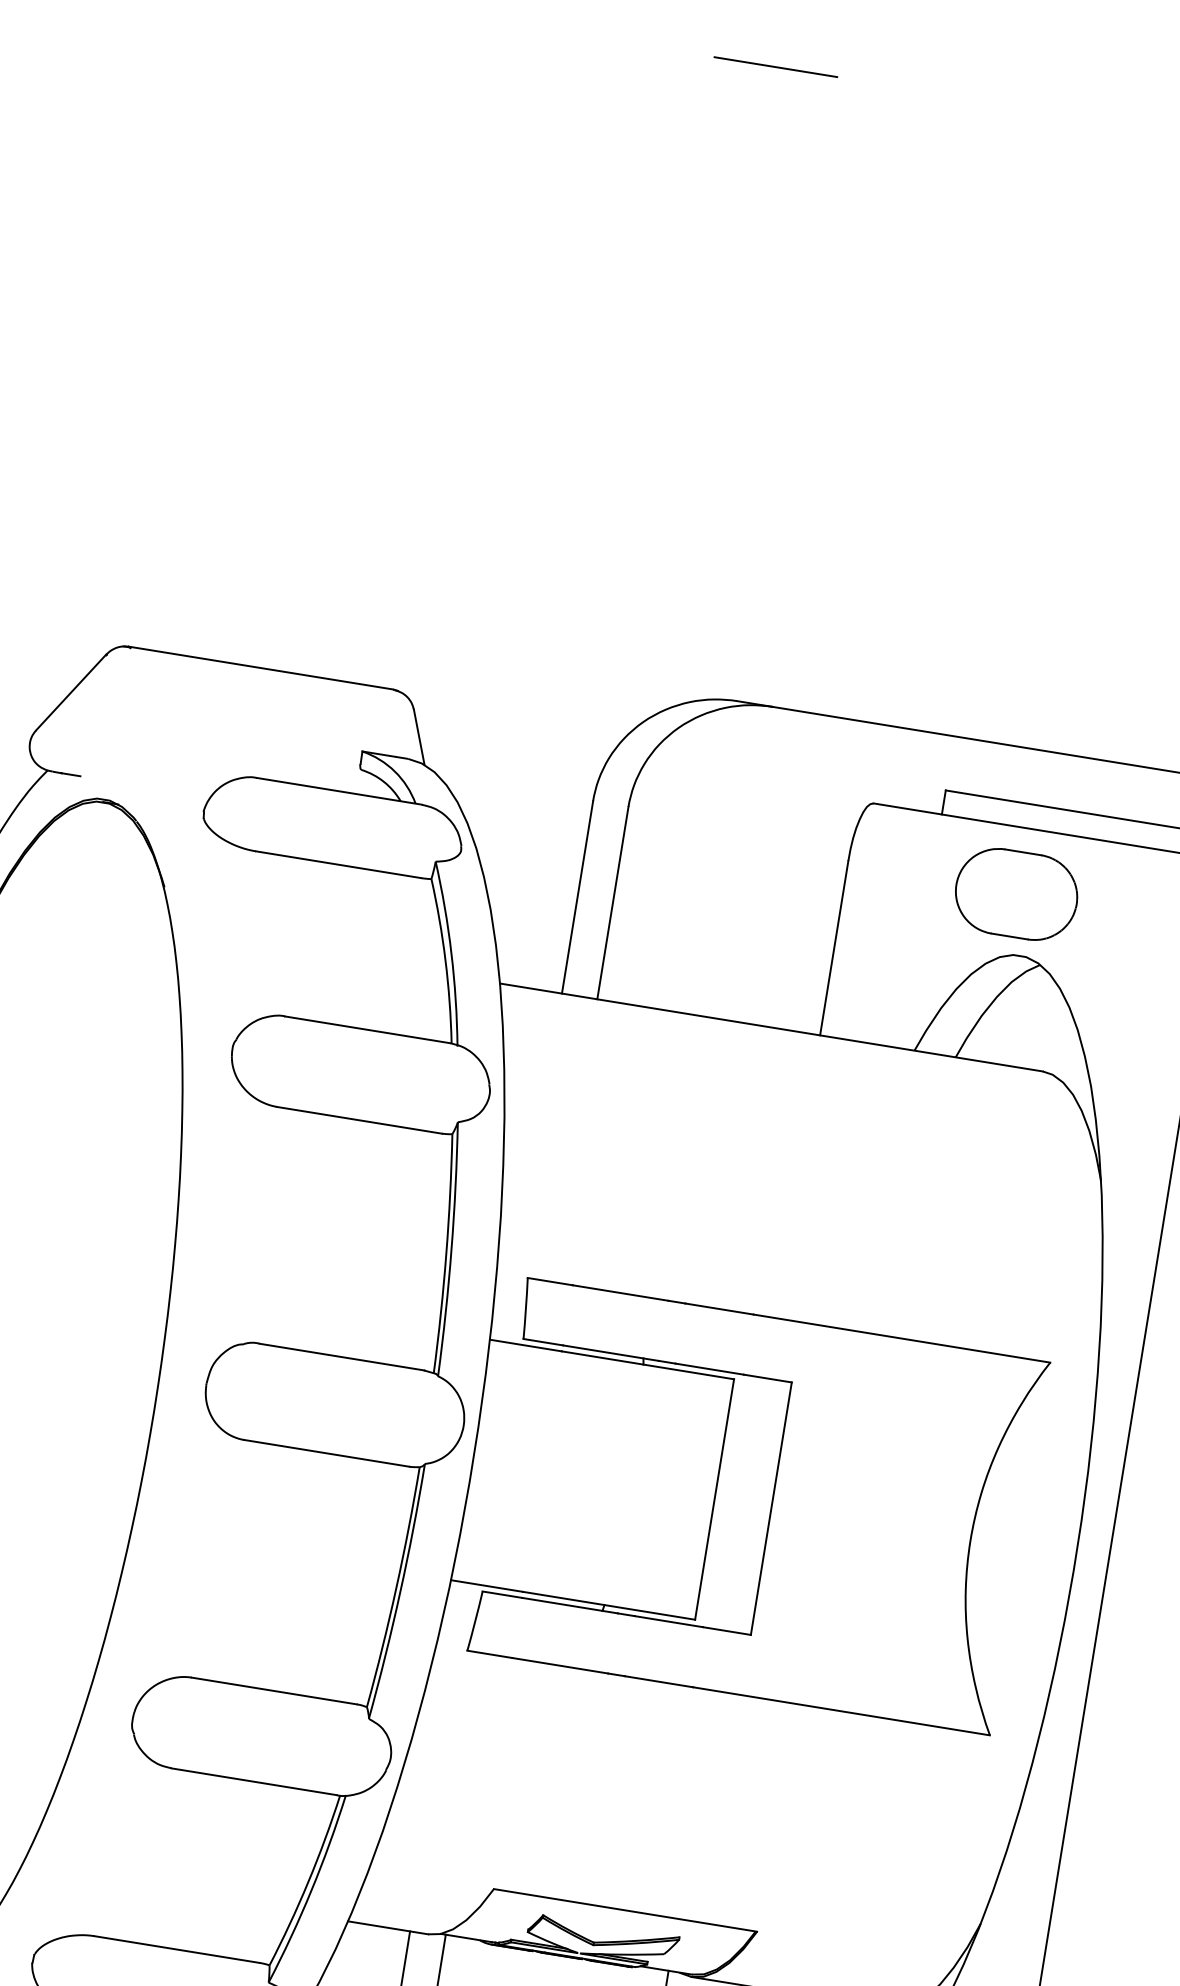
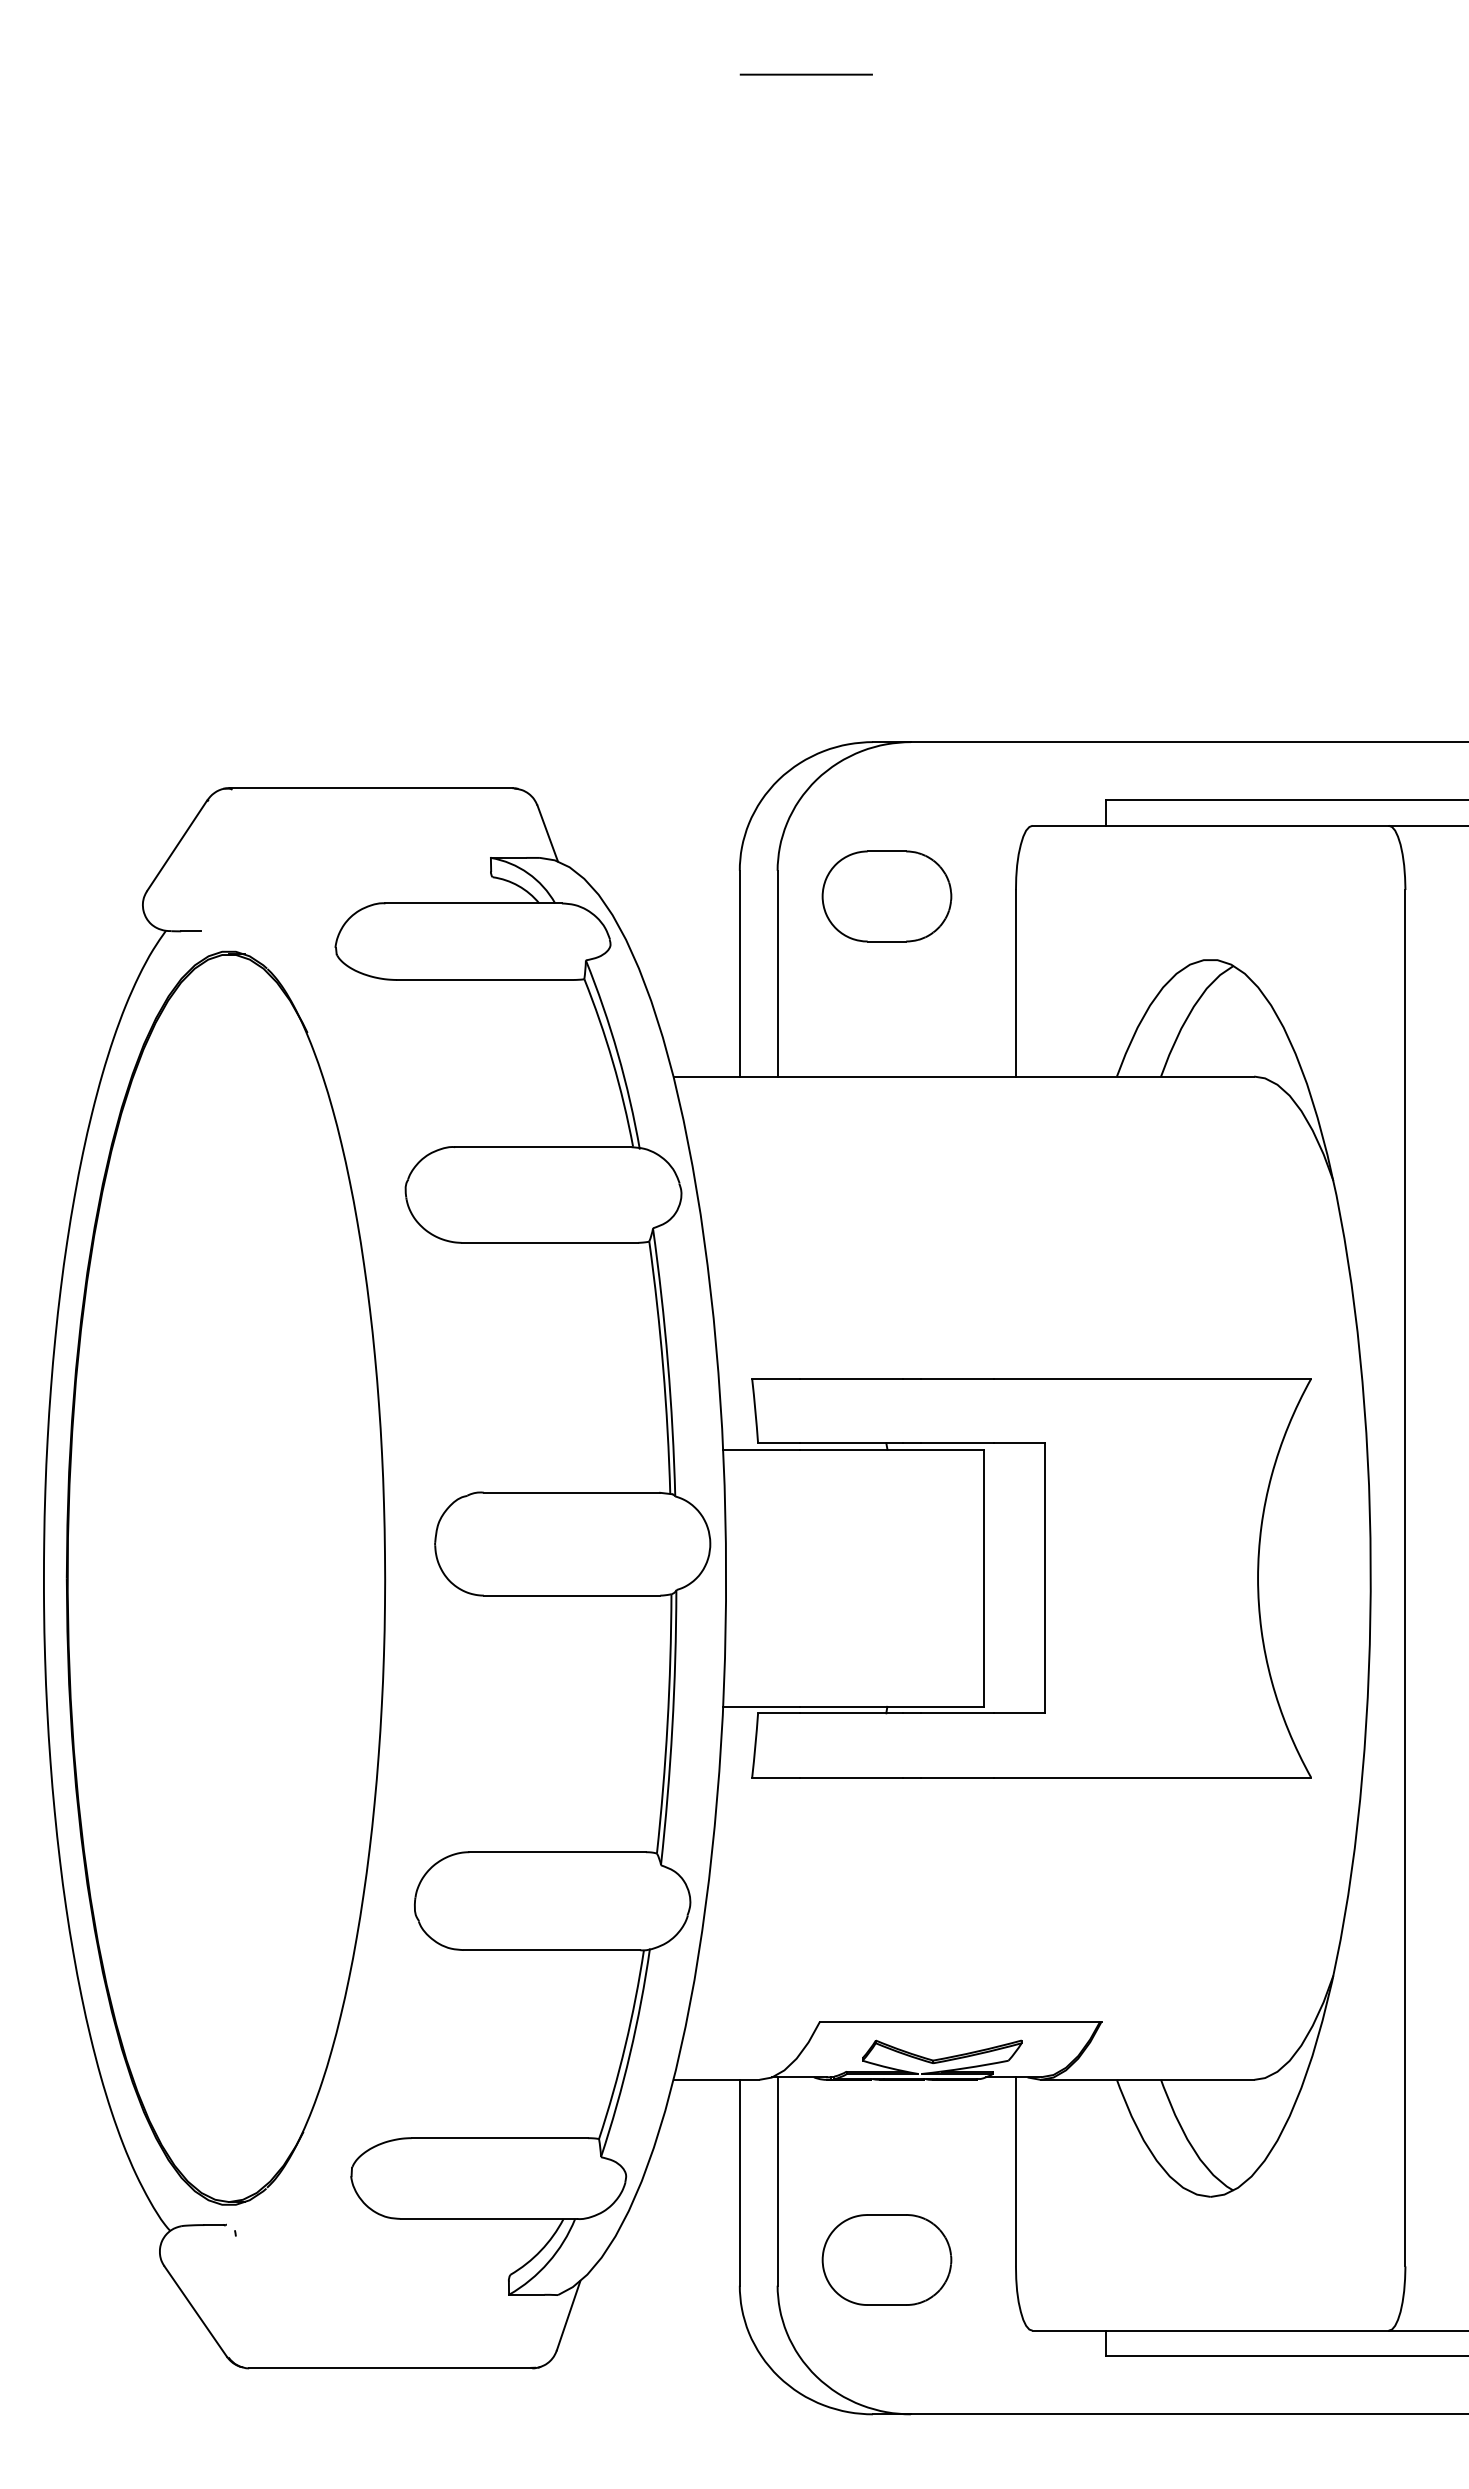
part: (1016, 894) -> (886, 896), moved

